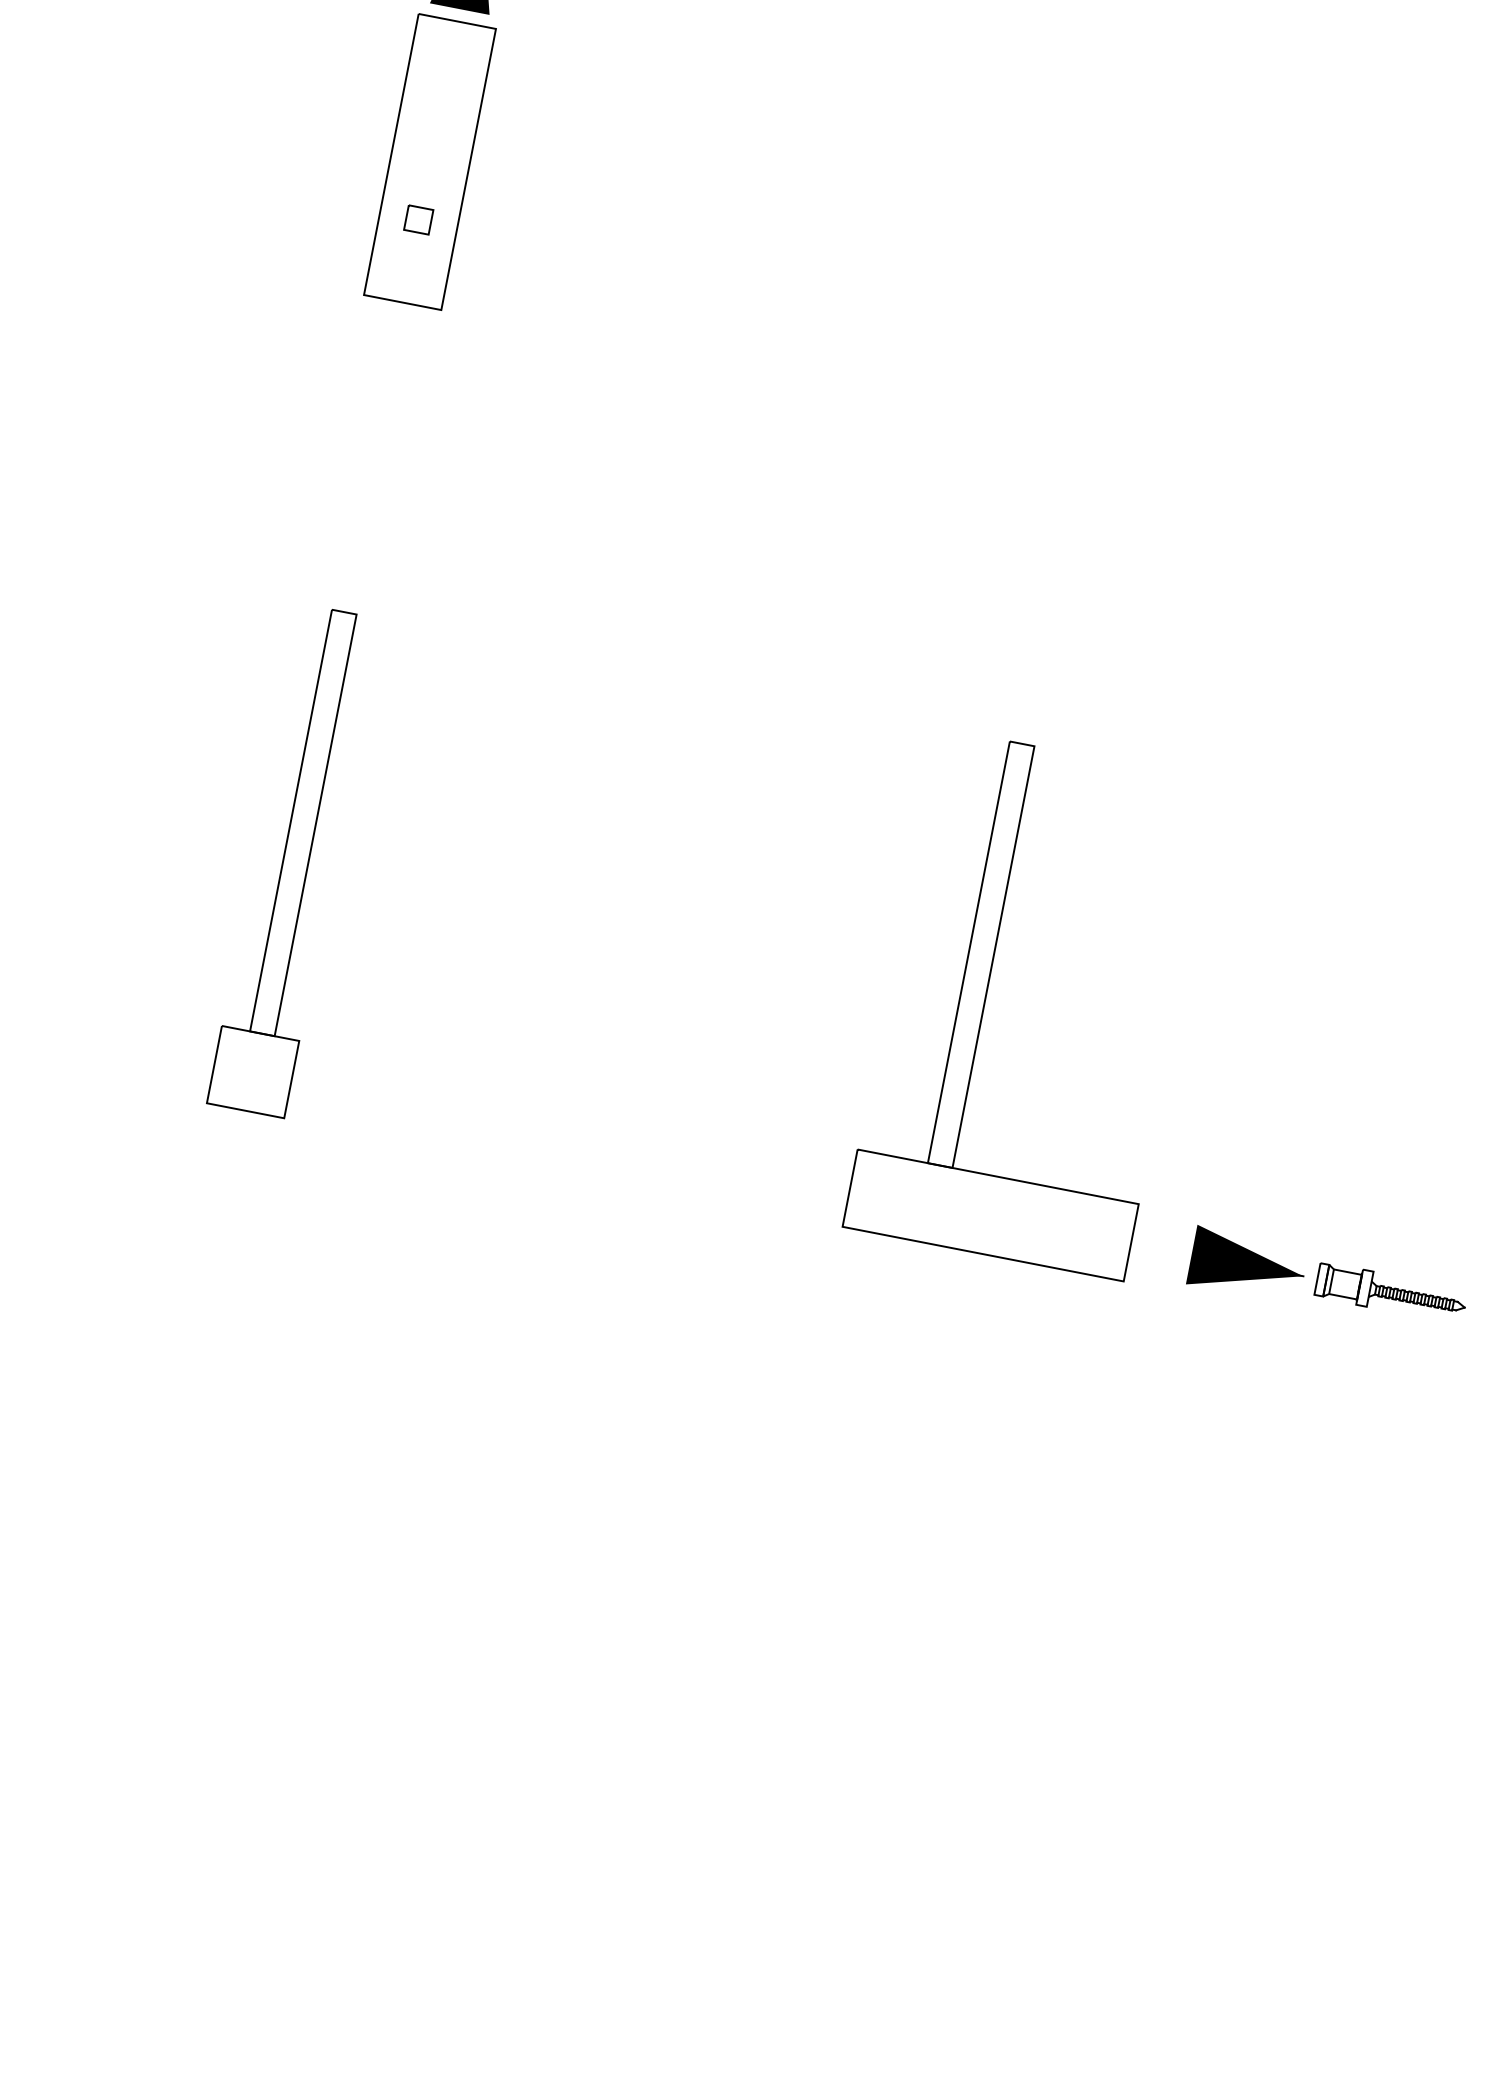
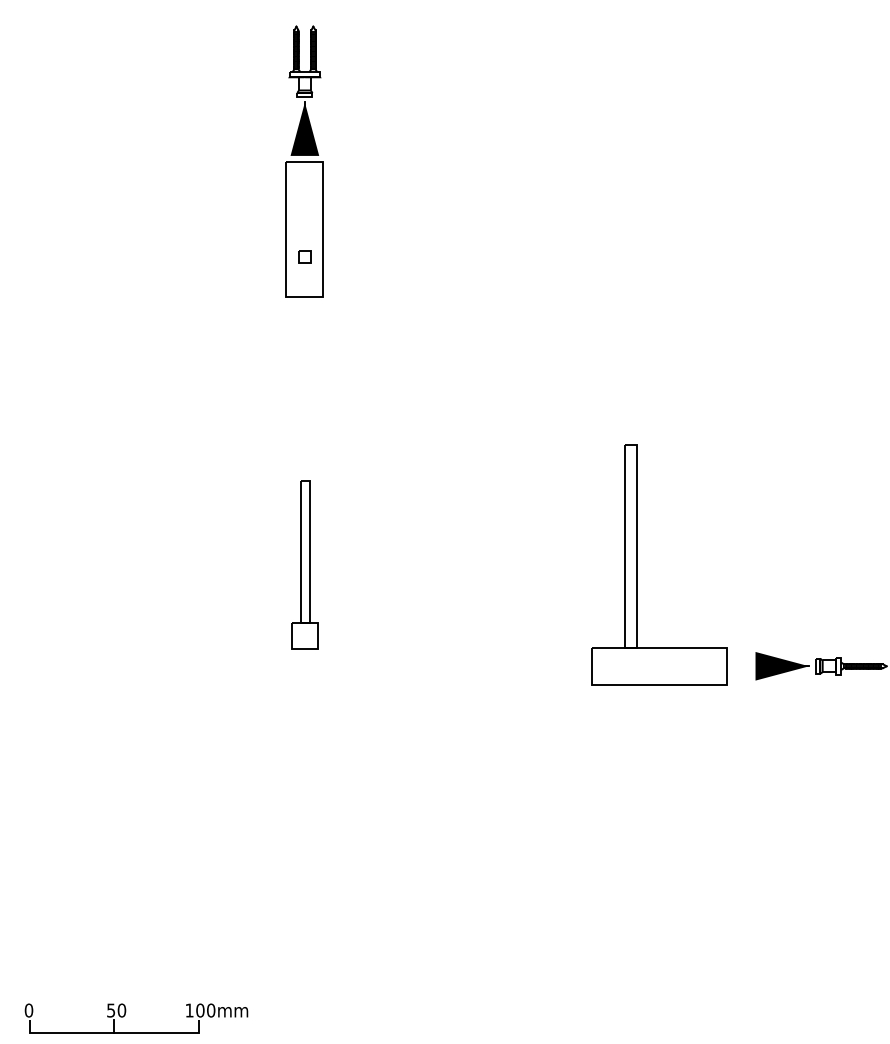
part: (293, 859) -> (304, 564), size x0.7

